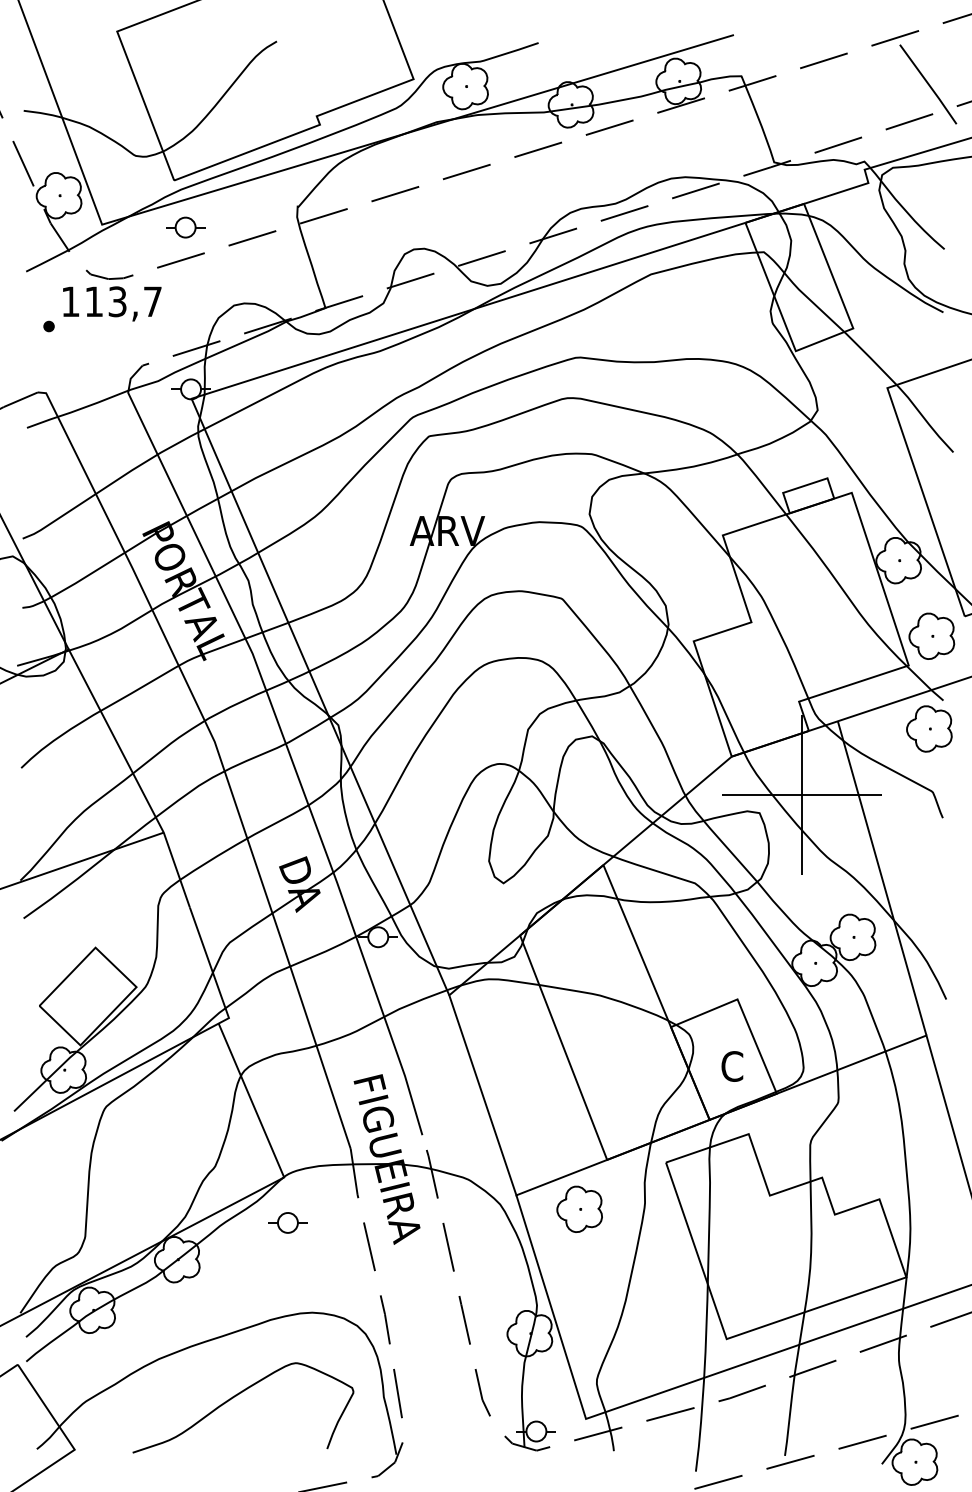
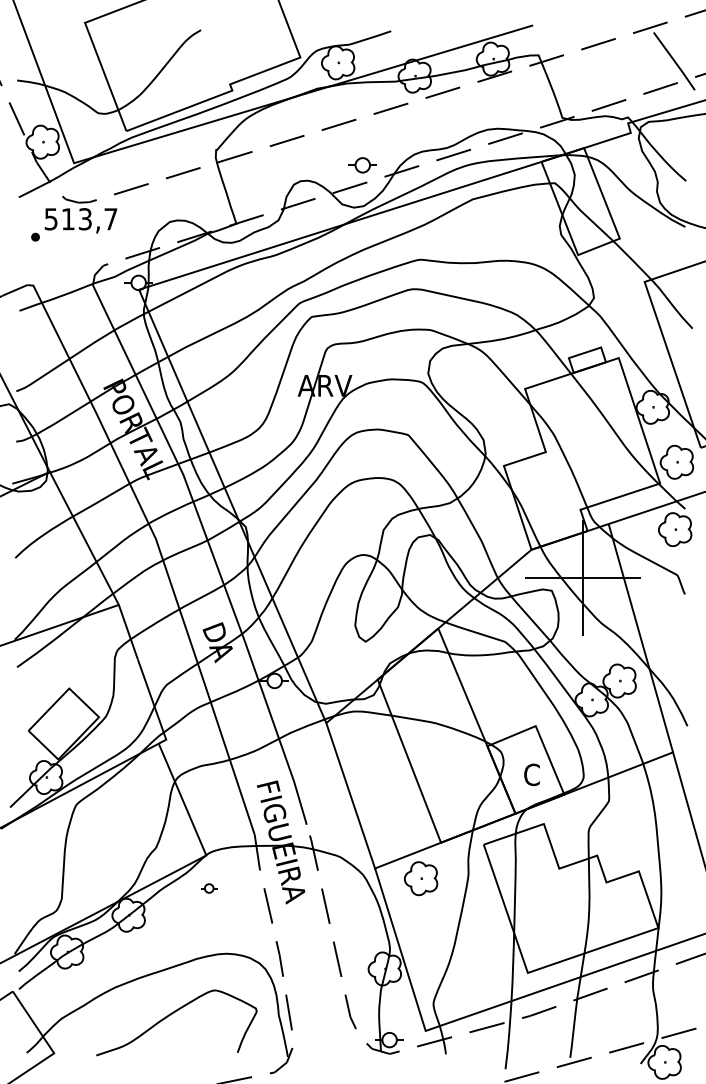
part: (185, 227) -> (362, 165), moved
text: (69, 302) -> (50, 219), 113,7 -> 513,7
part: (288, 1222) -> (209, 888), size x0.6

